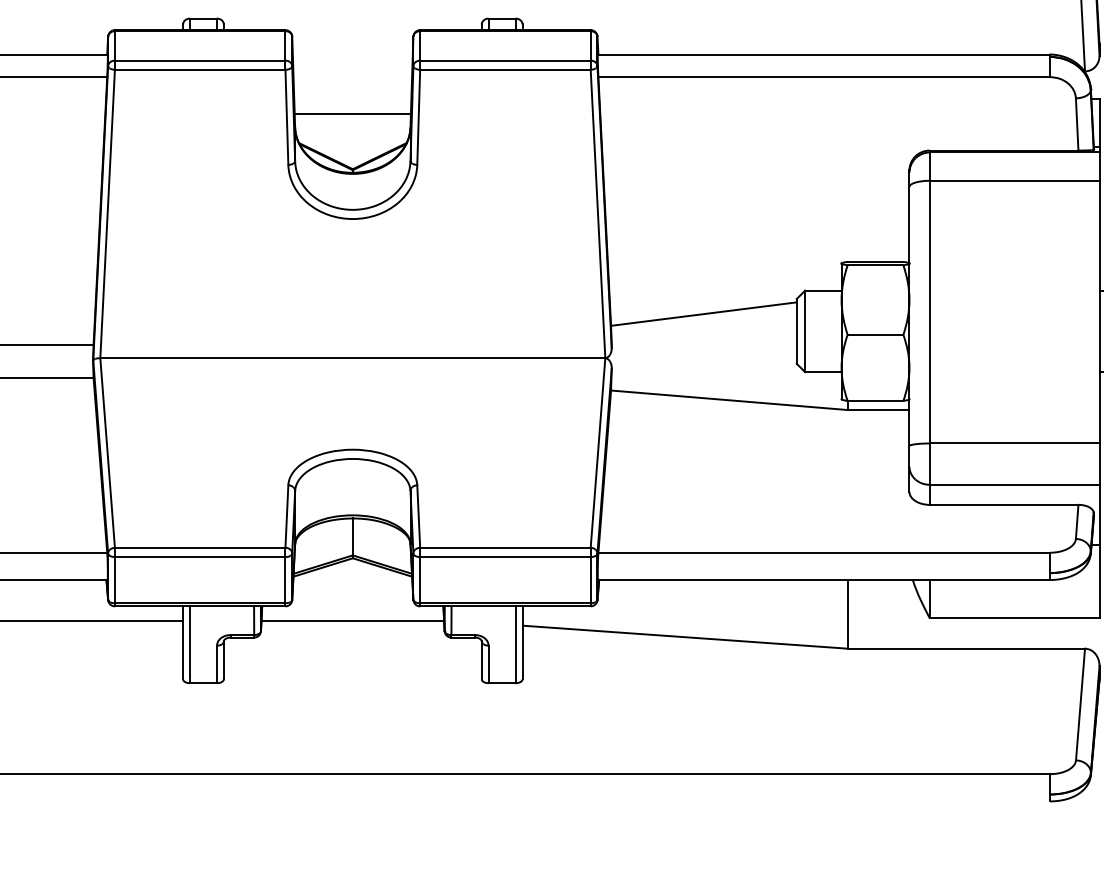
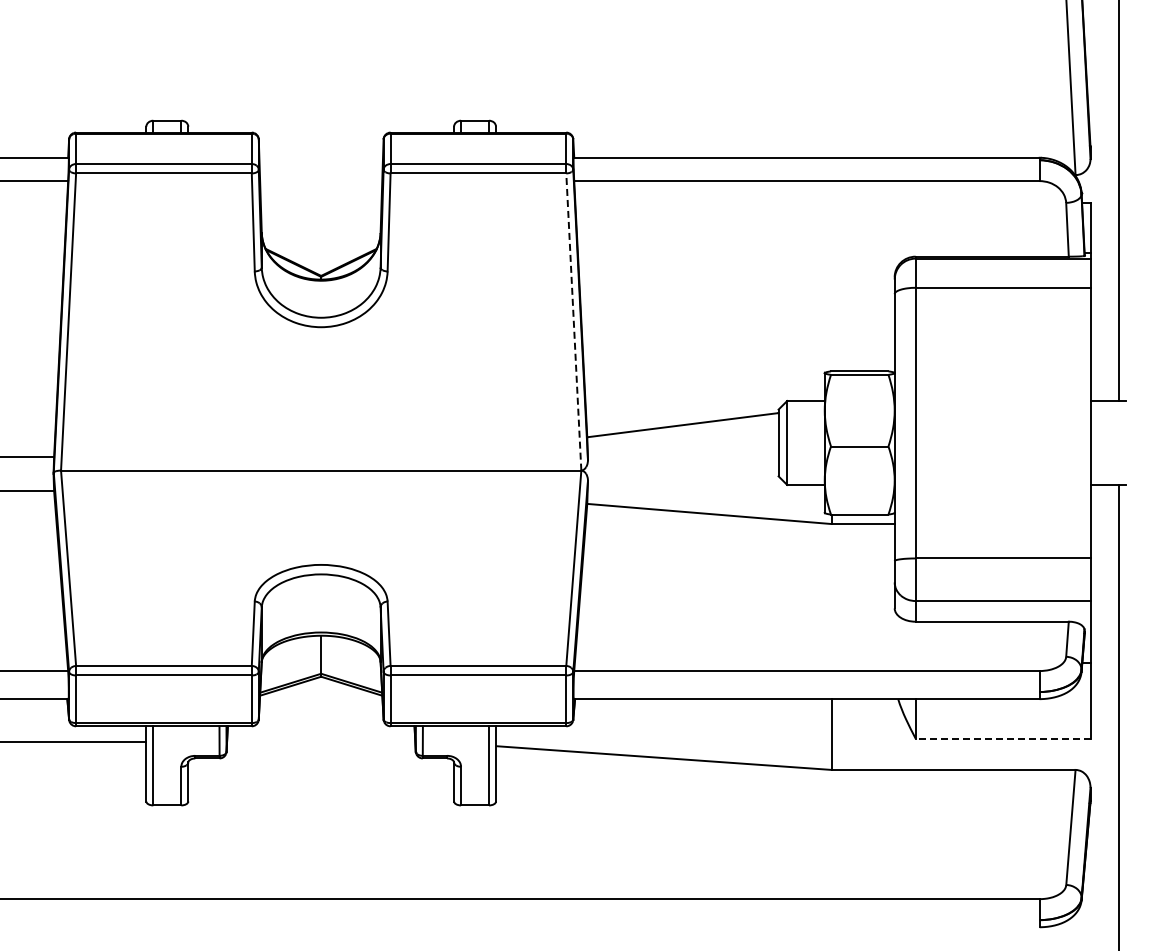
line: (353, 113) -> (321, 218), removed
line: (597, 214) -> (573, 322), solid -> dashed
line: (1014, 618) -> (1002, 738), solid -> dashed
line: (353, 621) -> (321, 741), removed

